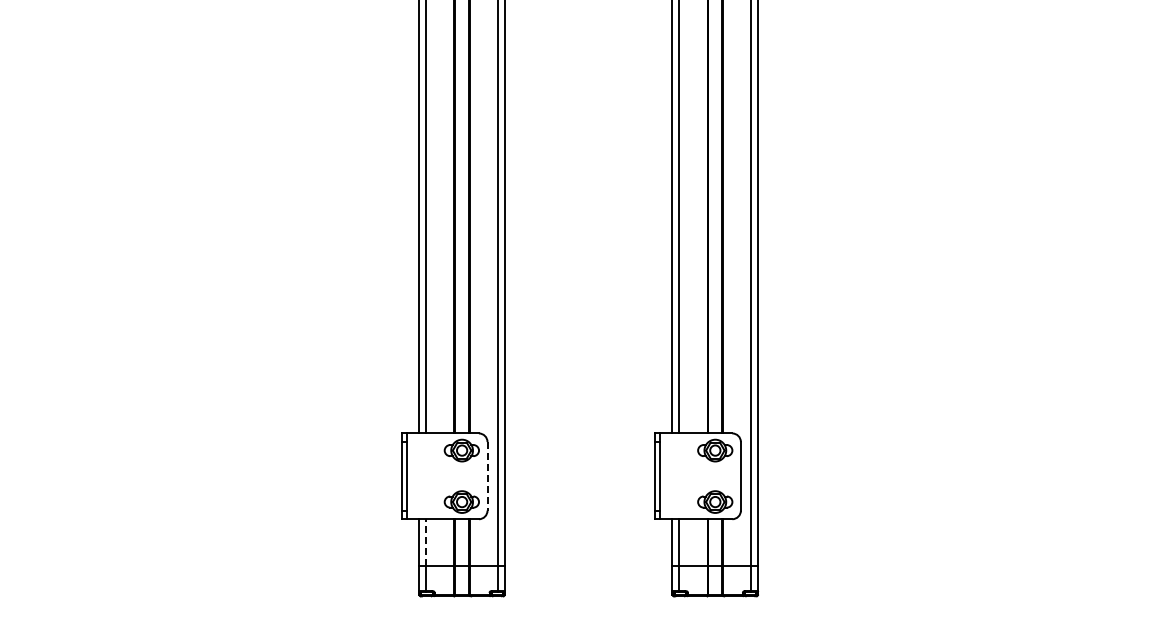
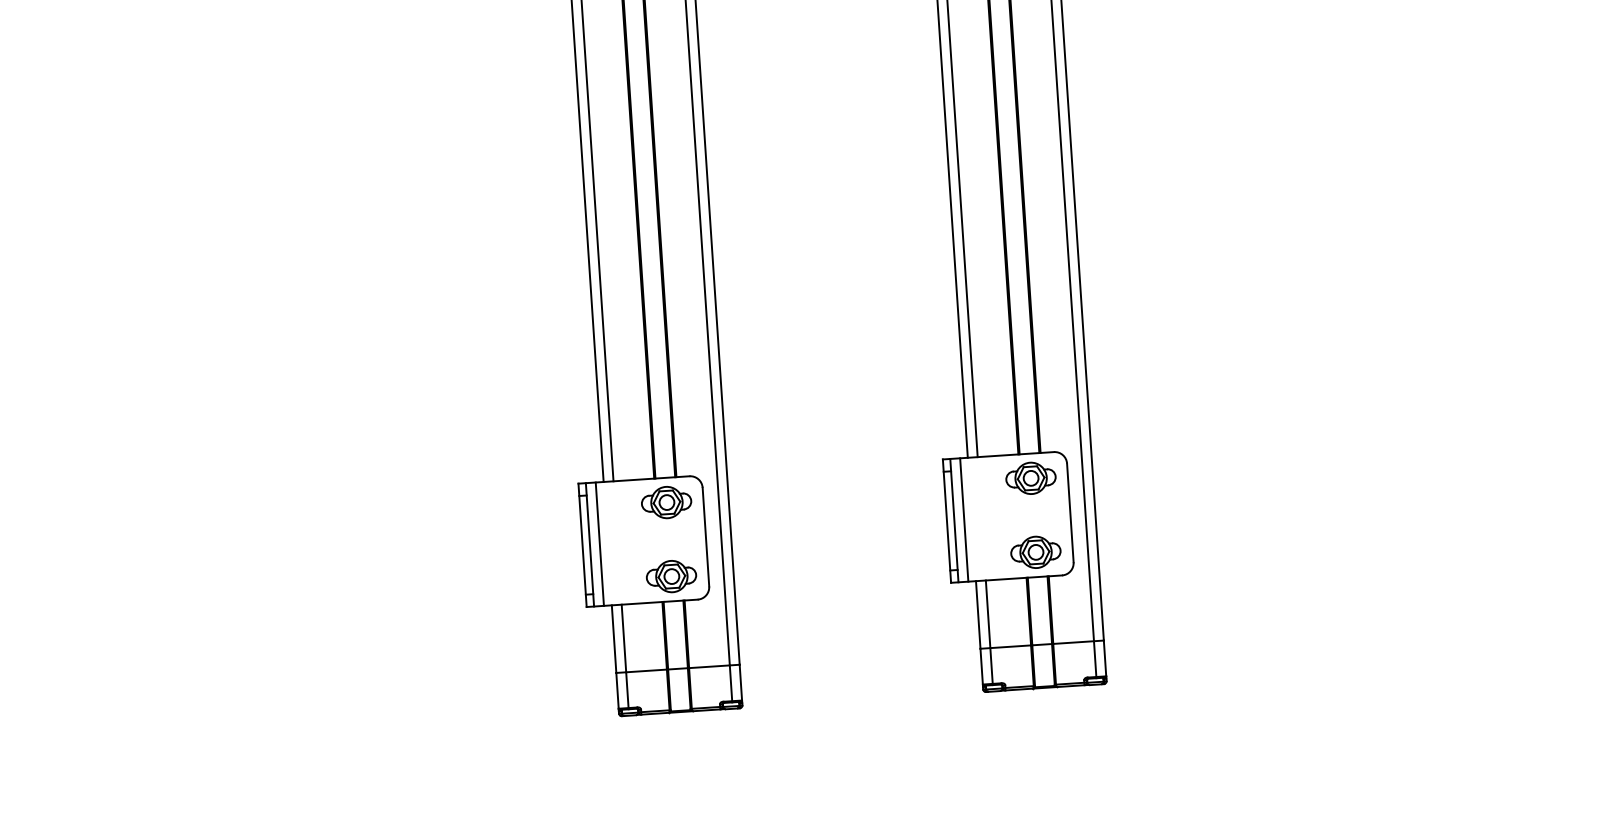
line: (413, 476) -> (599, 544), added
line: (487, 476) -> (705, 537), dashed -> solid
line: (667, 476) -> (964, 520), added
line: (426, 542) -> (624, 638), dashed -> solid

